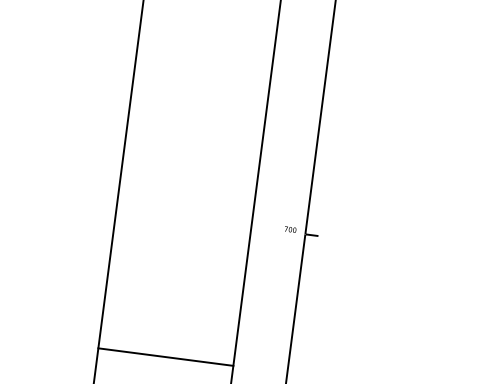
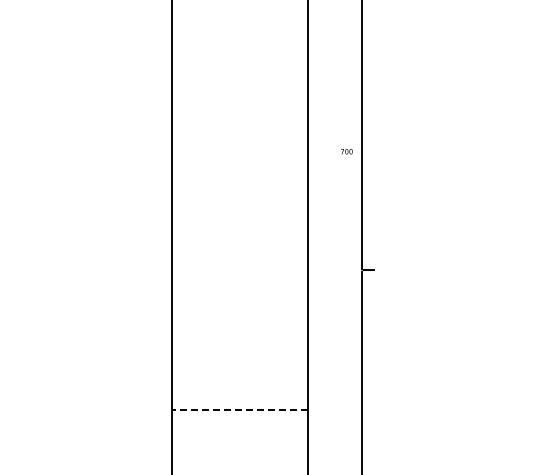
text: (290, 229) -> (346, 151), moved
line: (165, 357) -> (239, 410), solid -> dashed

